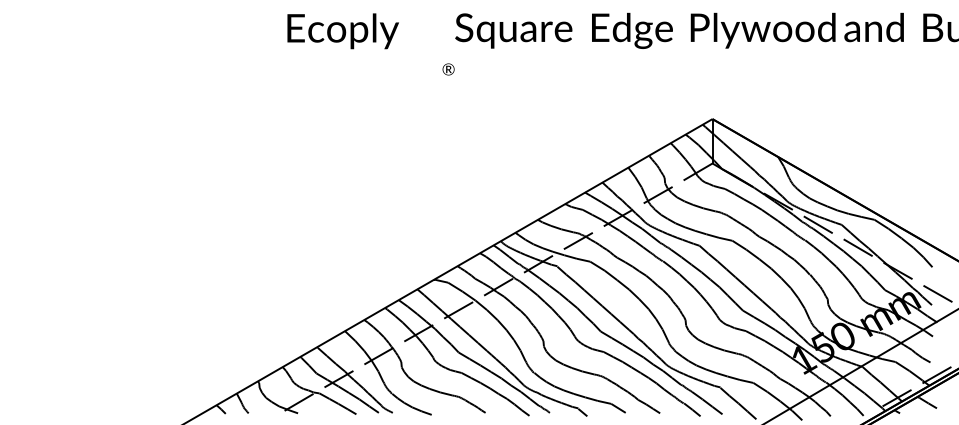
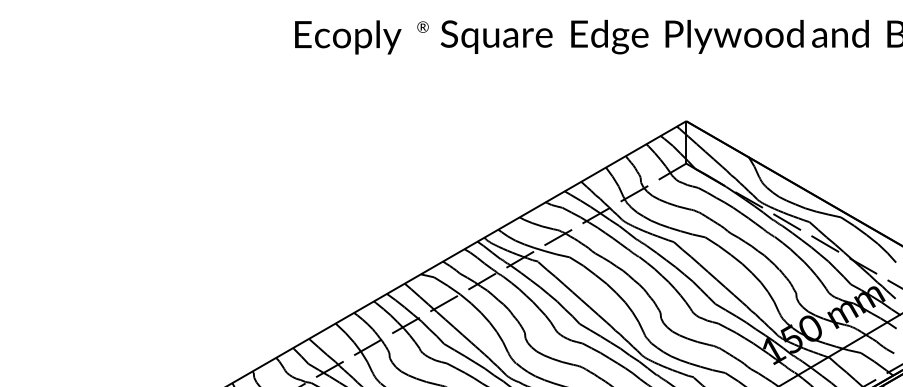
text: (342, 31) -> (347, 37), moved
text: (448, 69) -> (422, 27), moved

